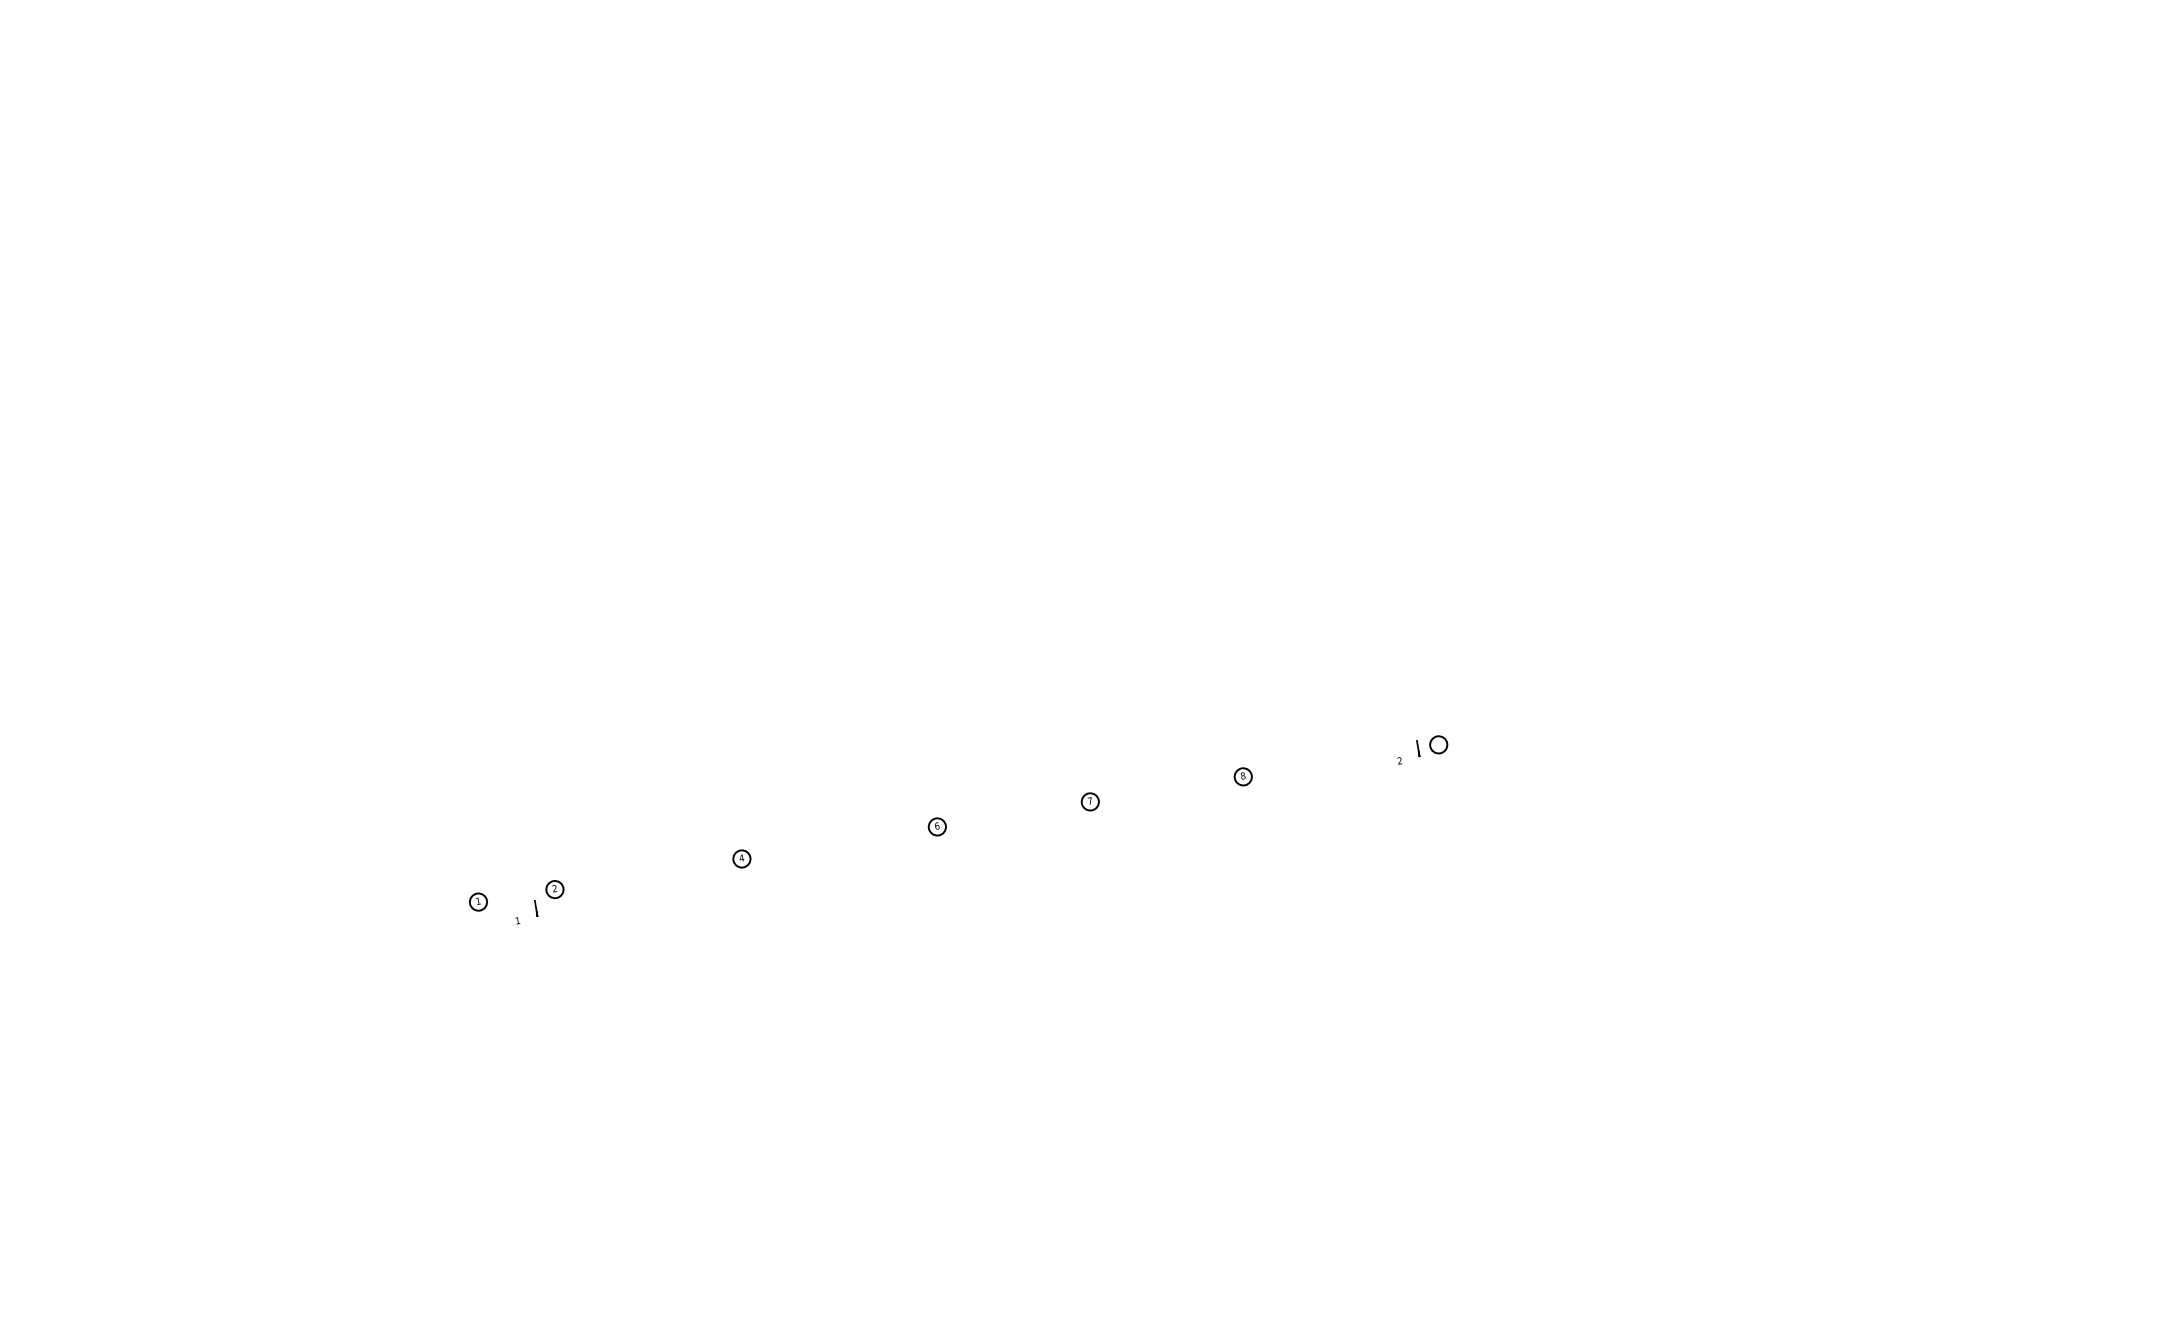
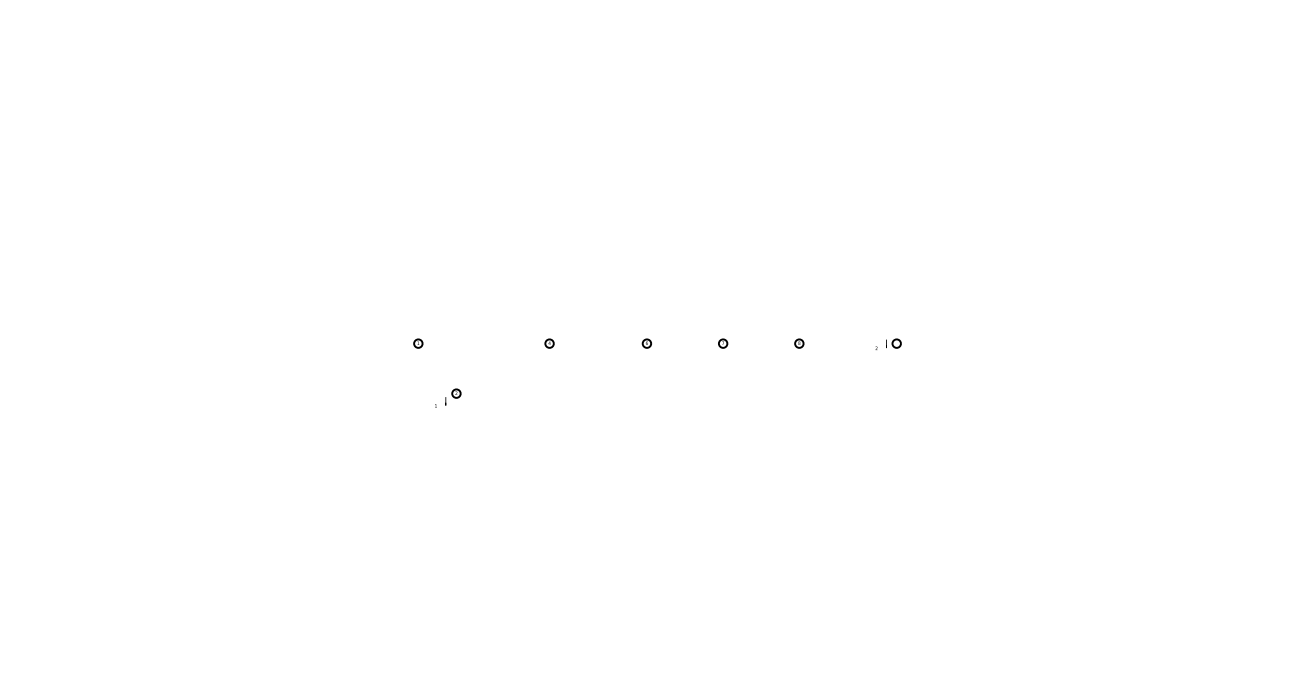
part: (540, 899) -> (448, 397), moved

